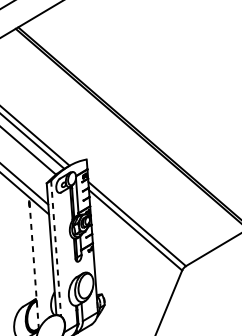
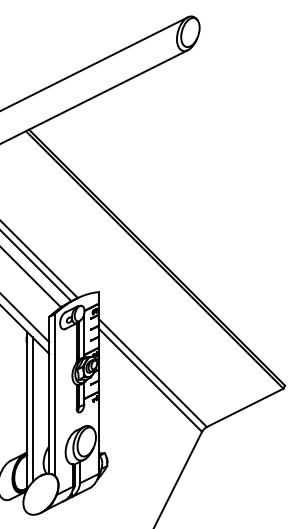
line: (55, 248) -> (54, 394), dashed -> solid
line: (38, 262) -> (32, 409), added
line: (34, 263) -> (27, 410), dashed -> solid

